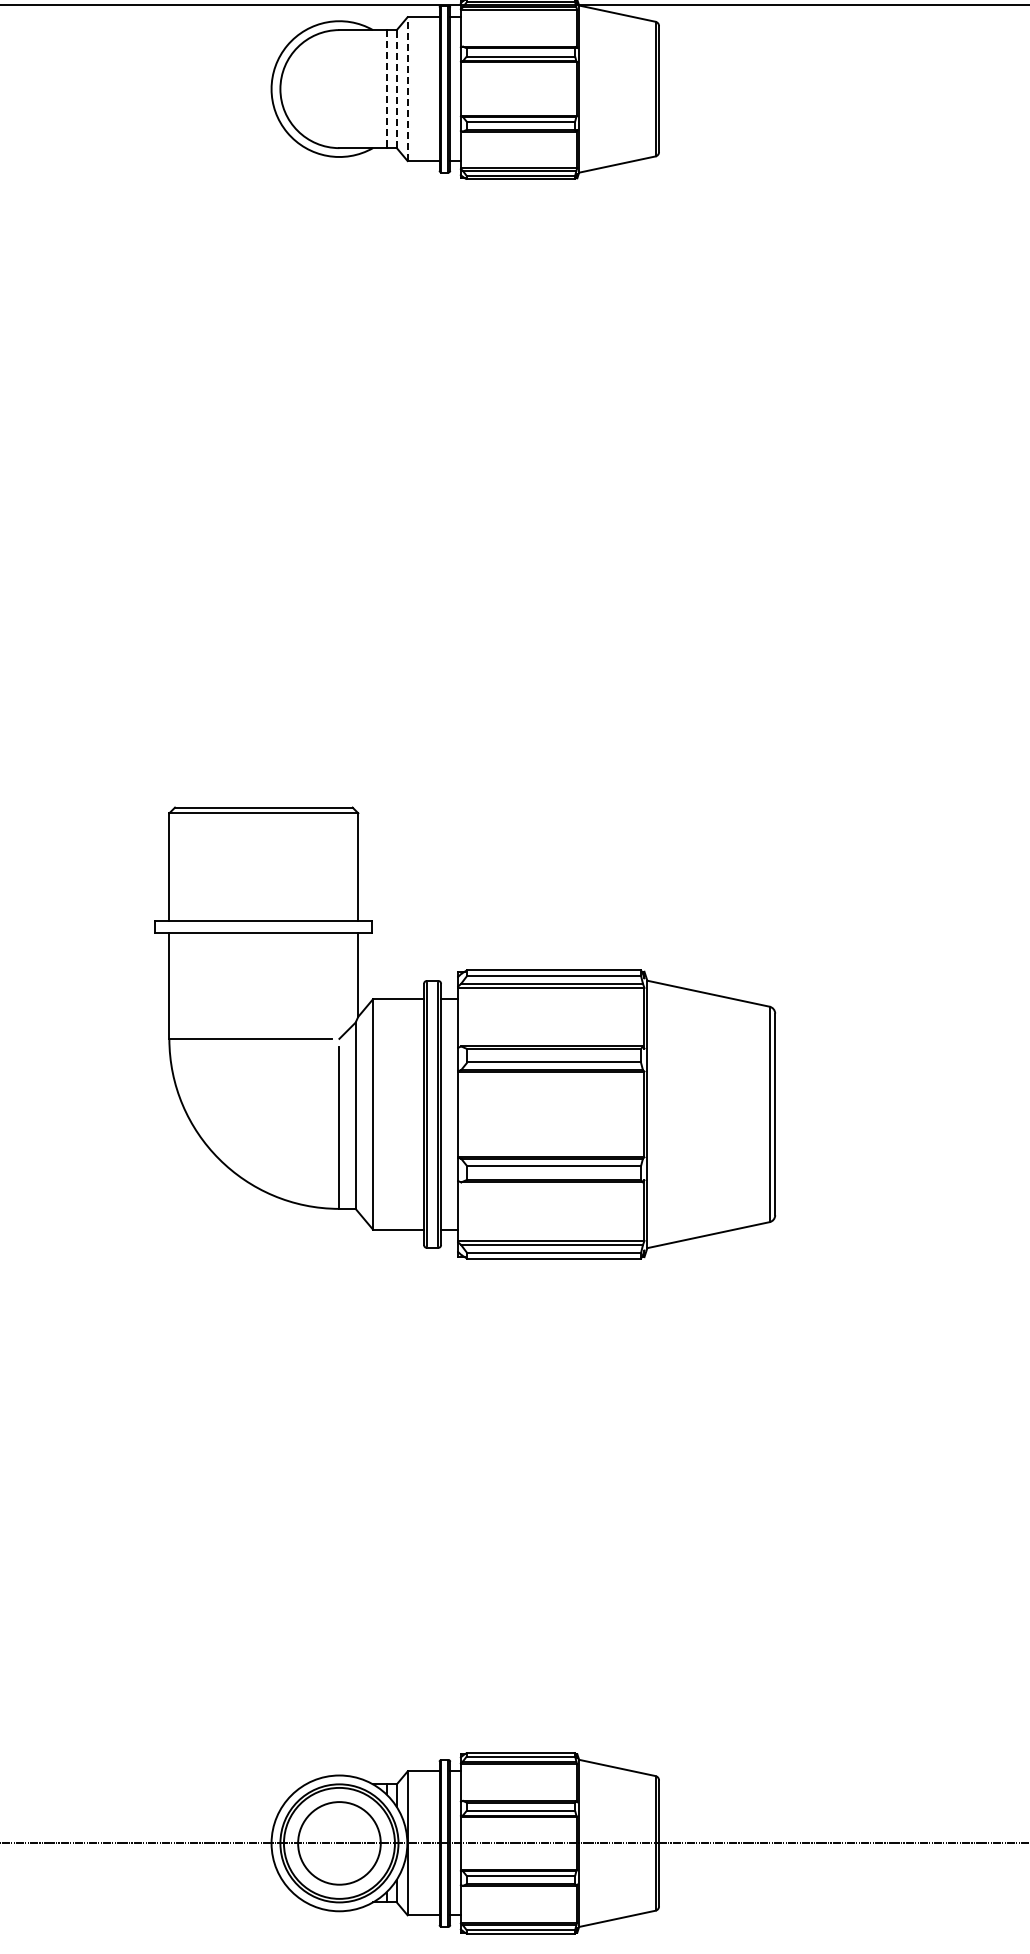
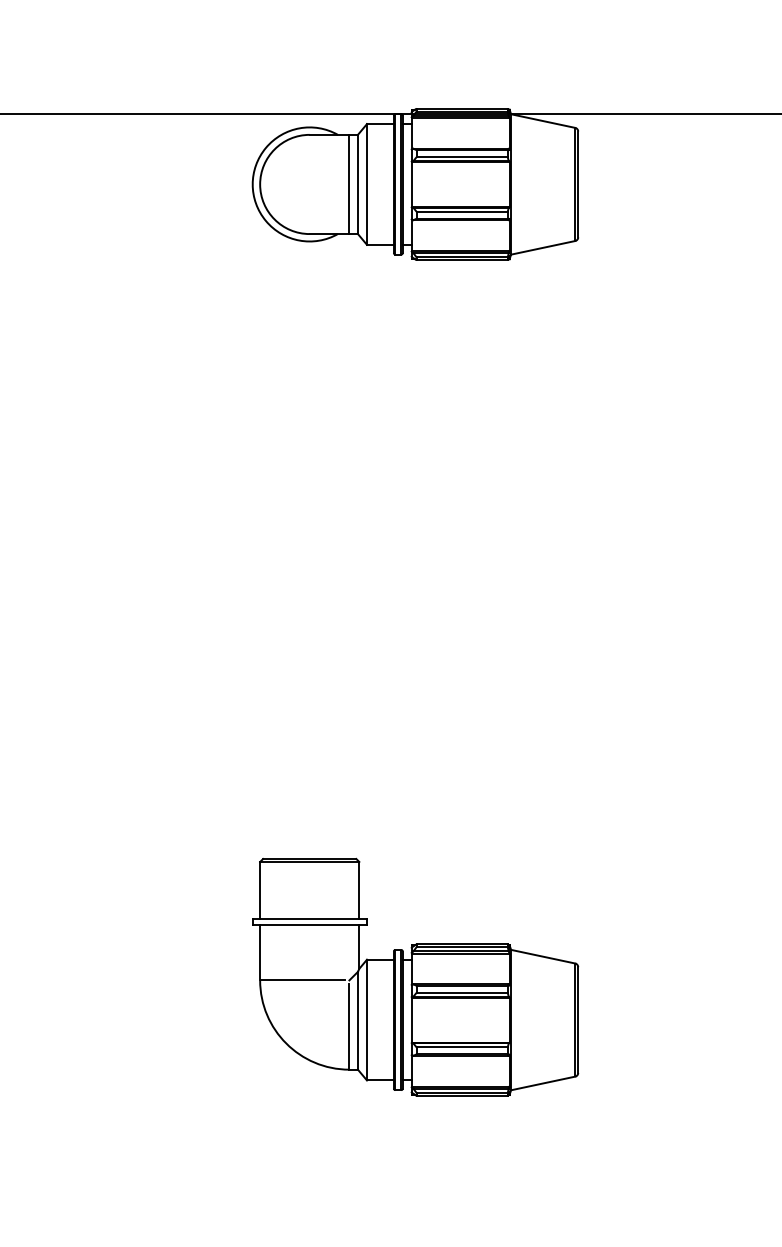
line: (386, 88) -> (349, 183), dashed -> solid
line: (396, 88) -> (357, 183), dashed -> solid
line: (407, 89) -> (366, 184), dashed -> solid
part: (465, 1032) -> (415, 976), size x0.62

